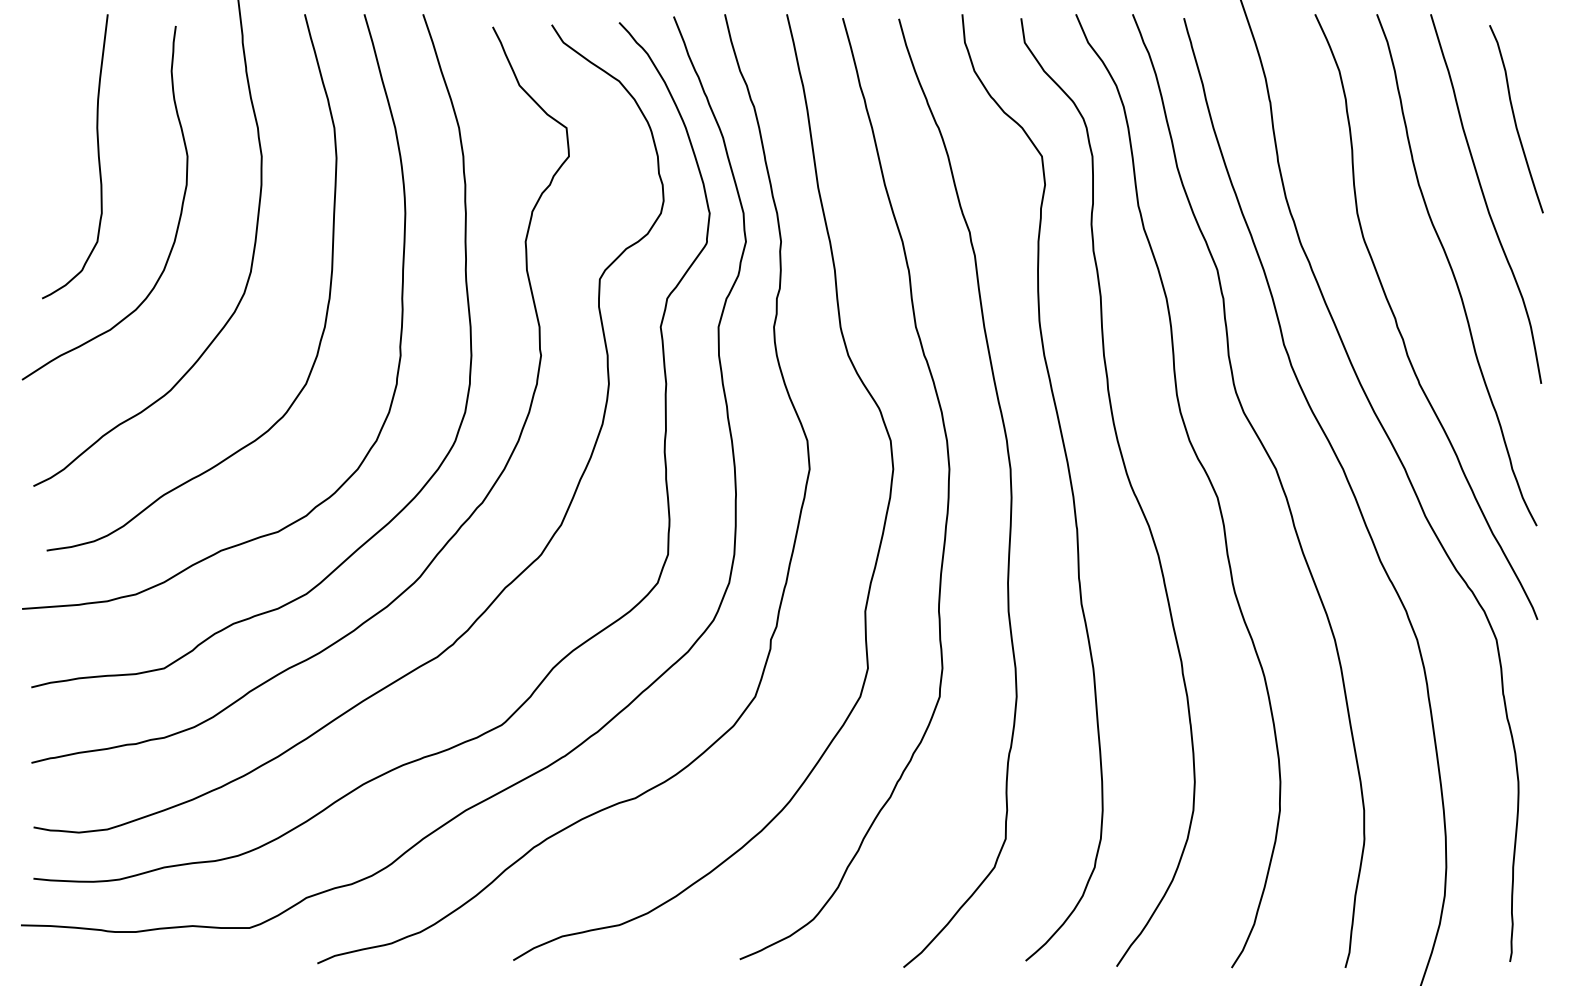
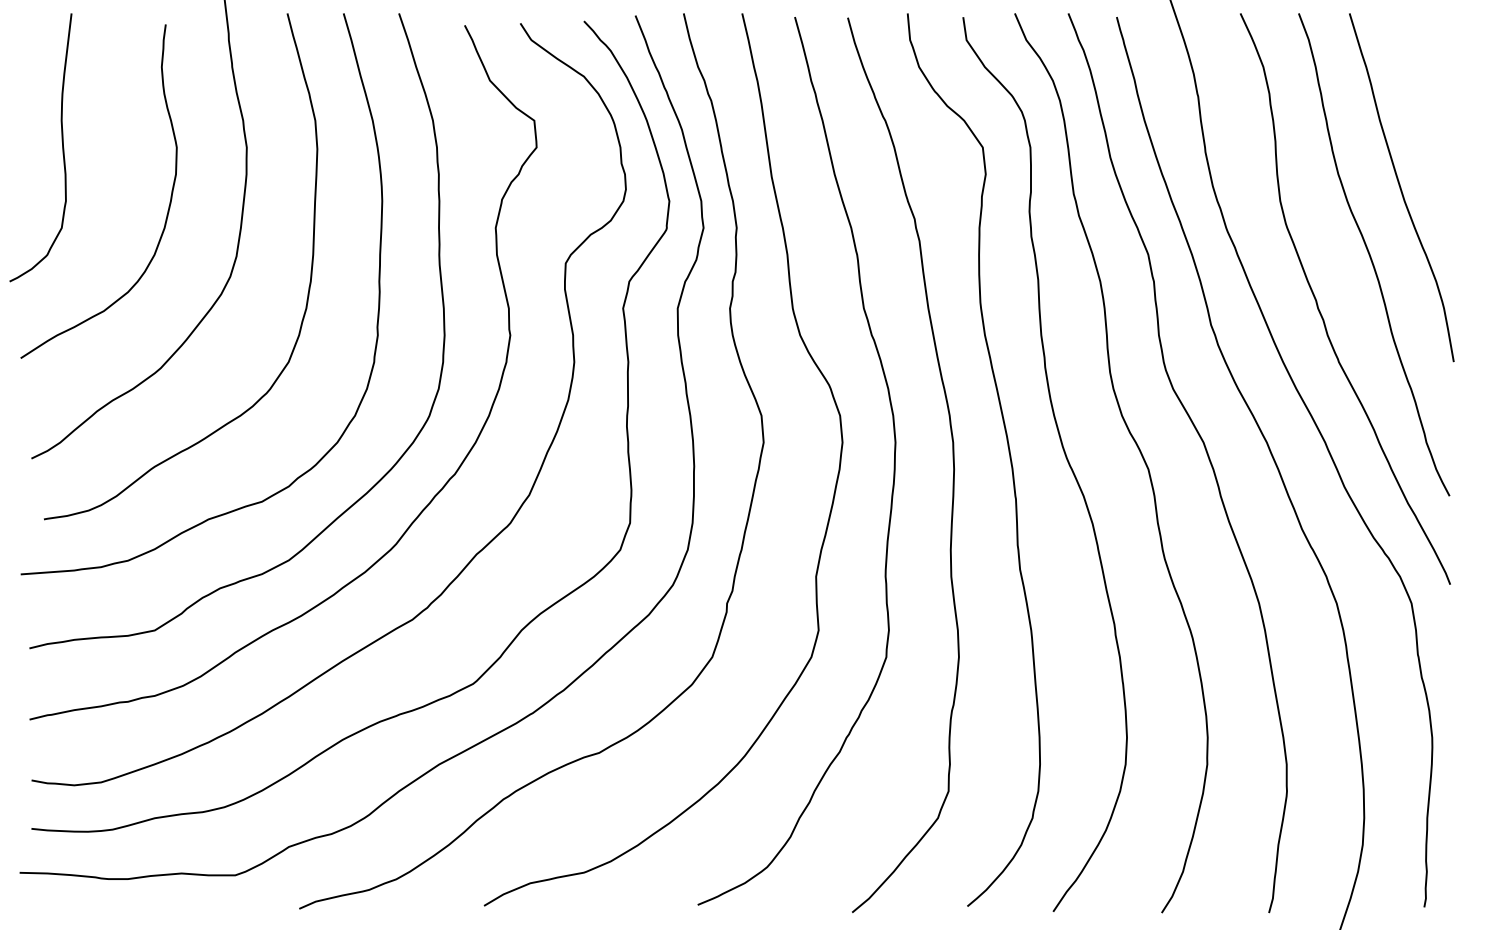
curve: (1515, 119) -> (1429, 112), removed
curve: (97, 150) -> (61, 141), moved

